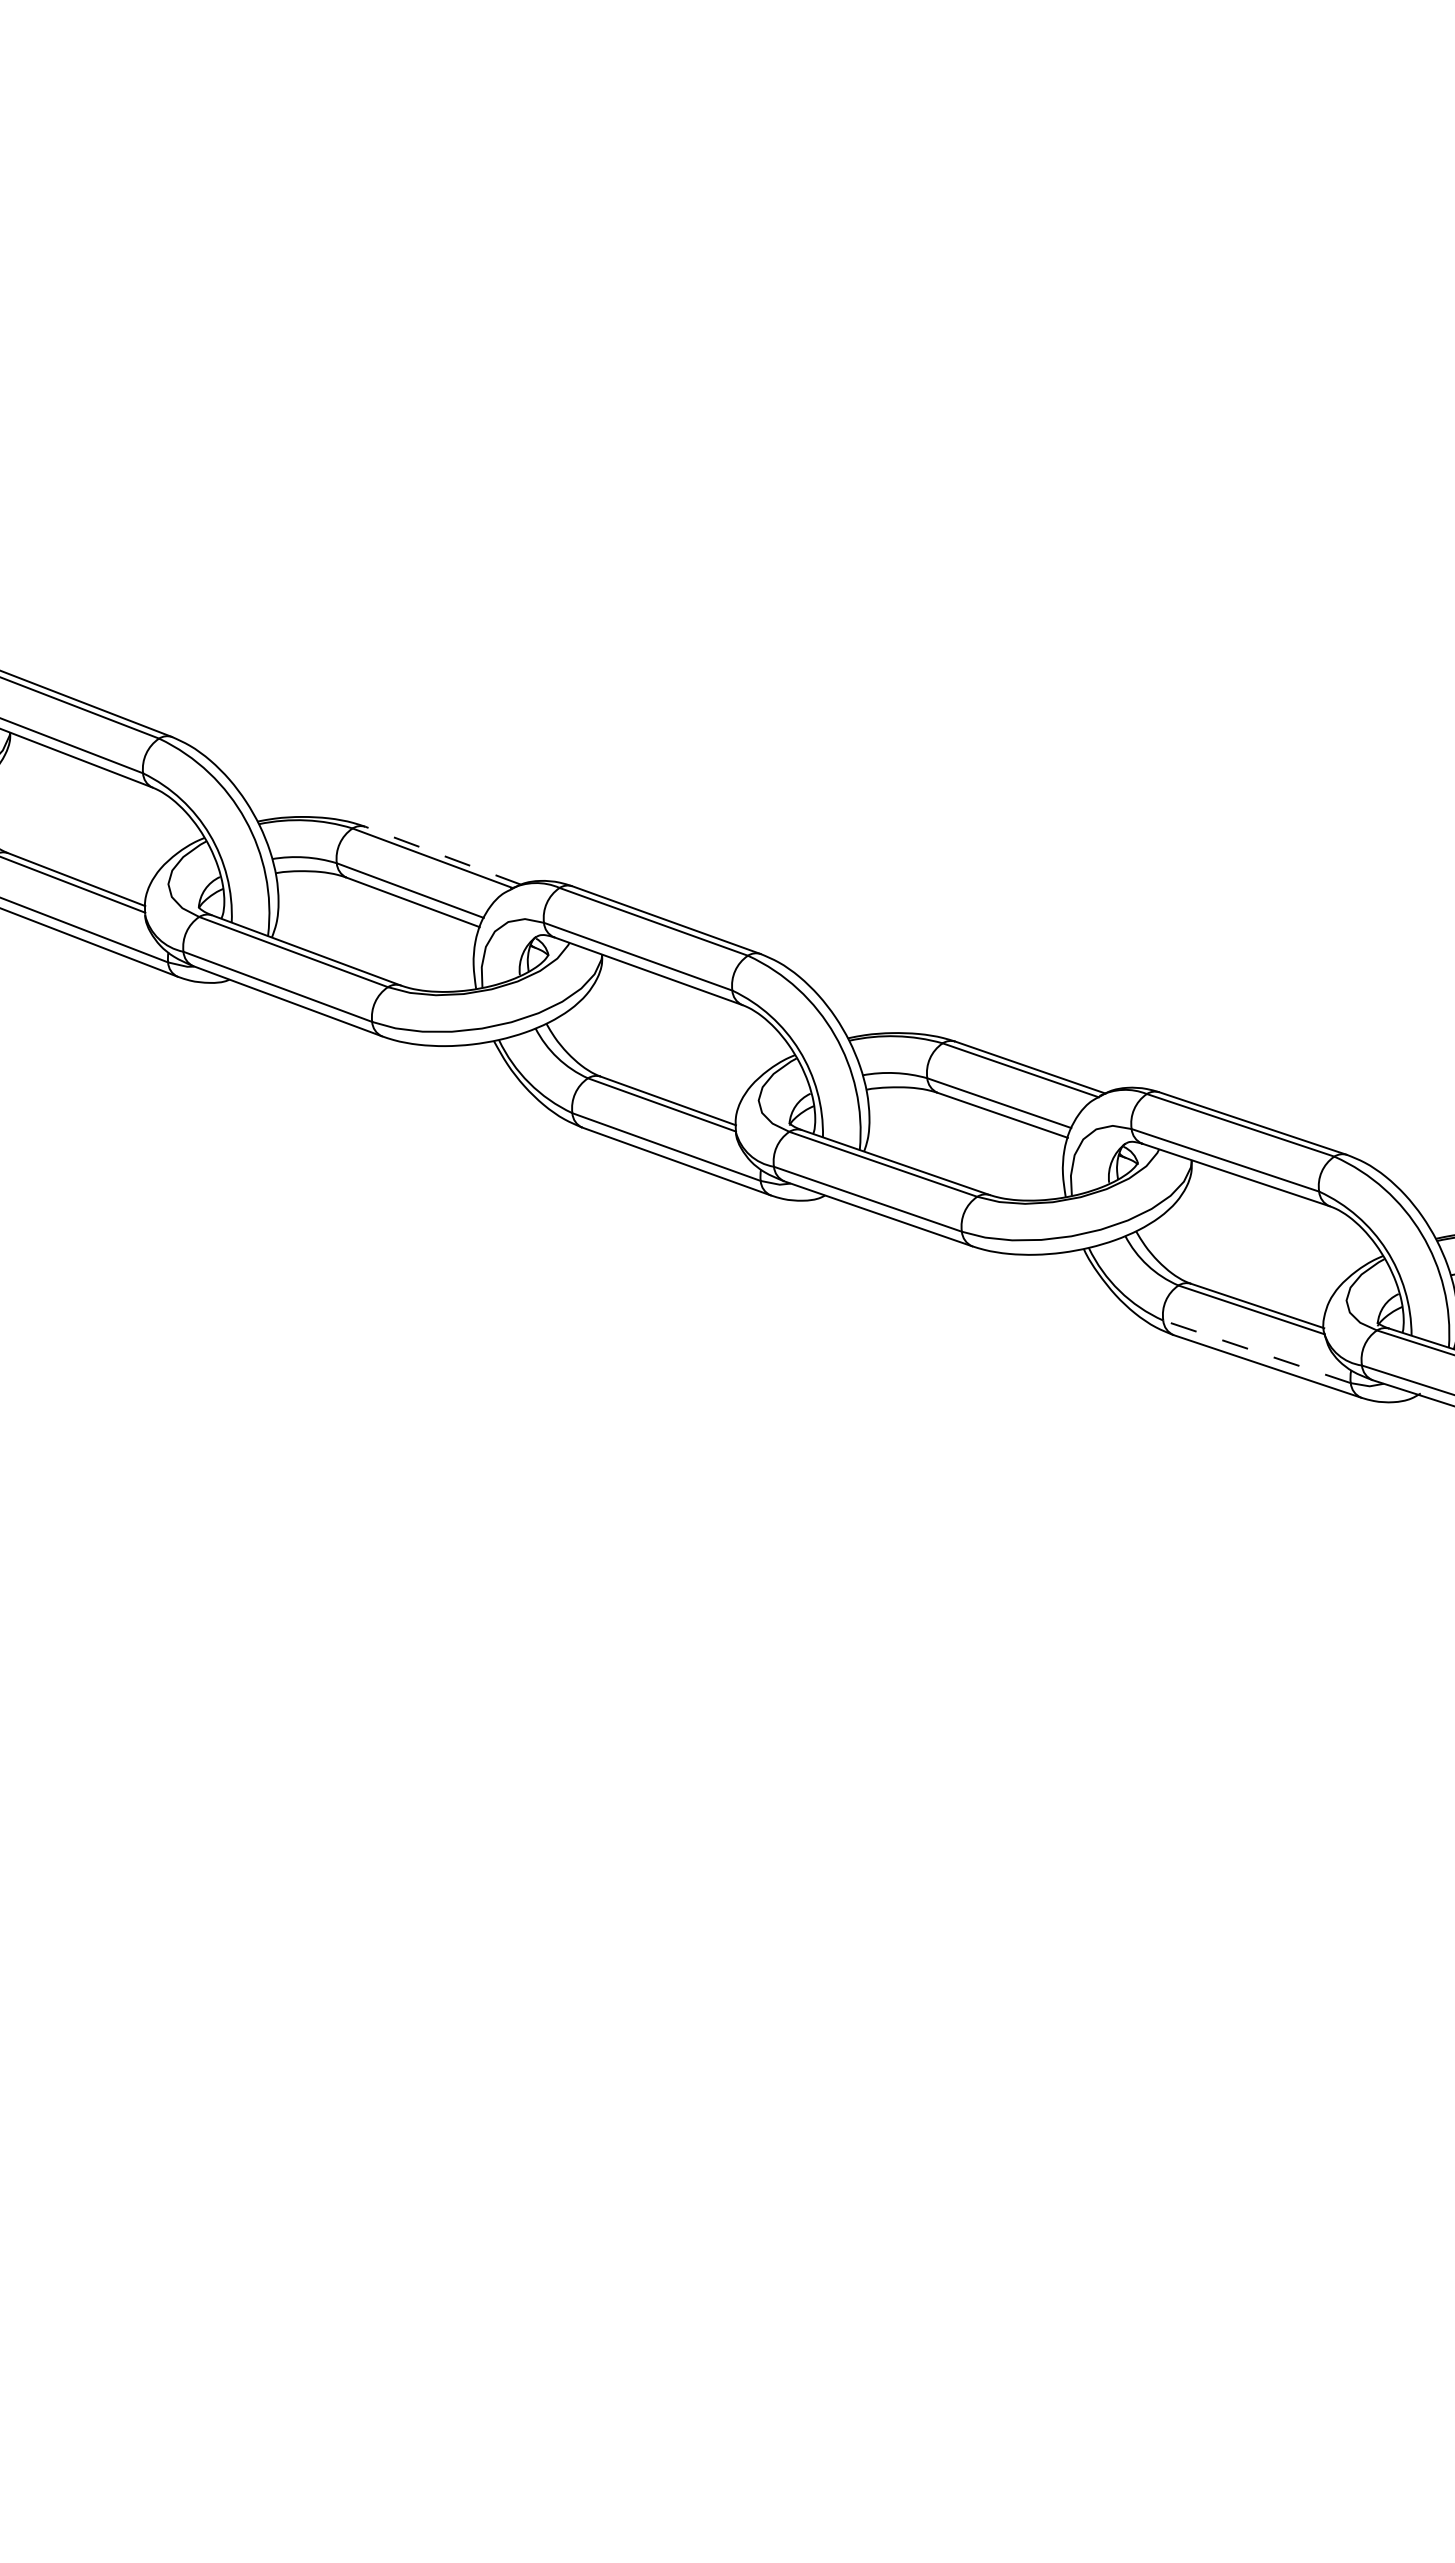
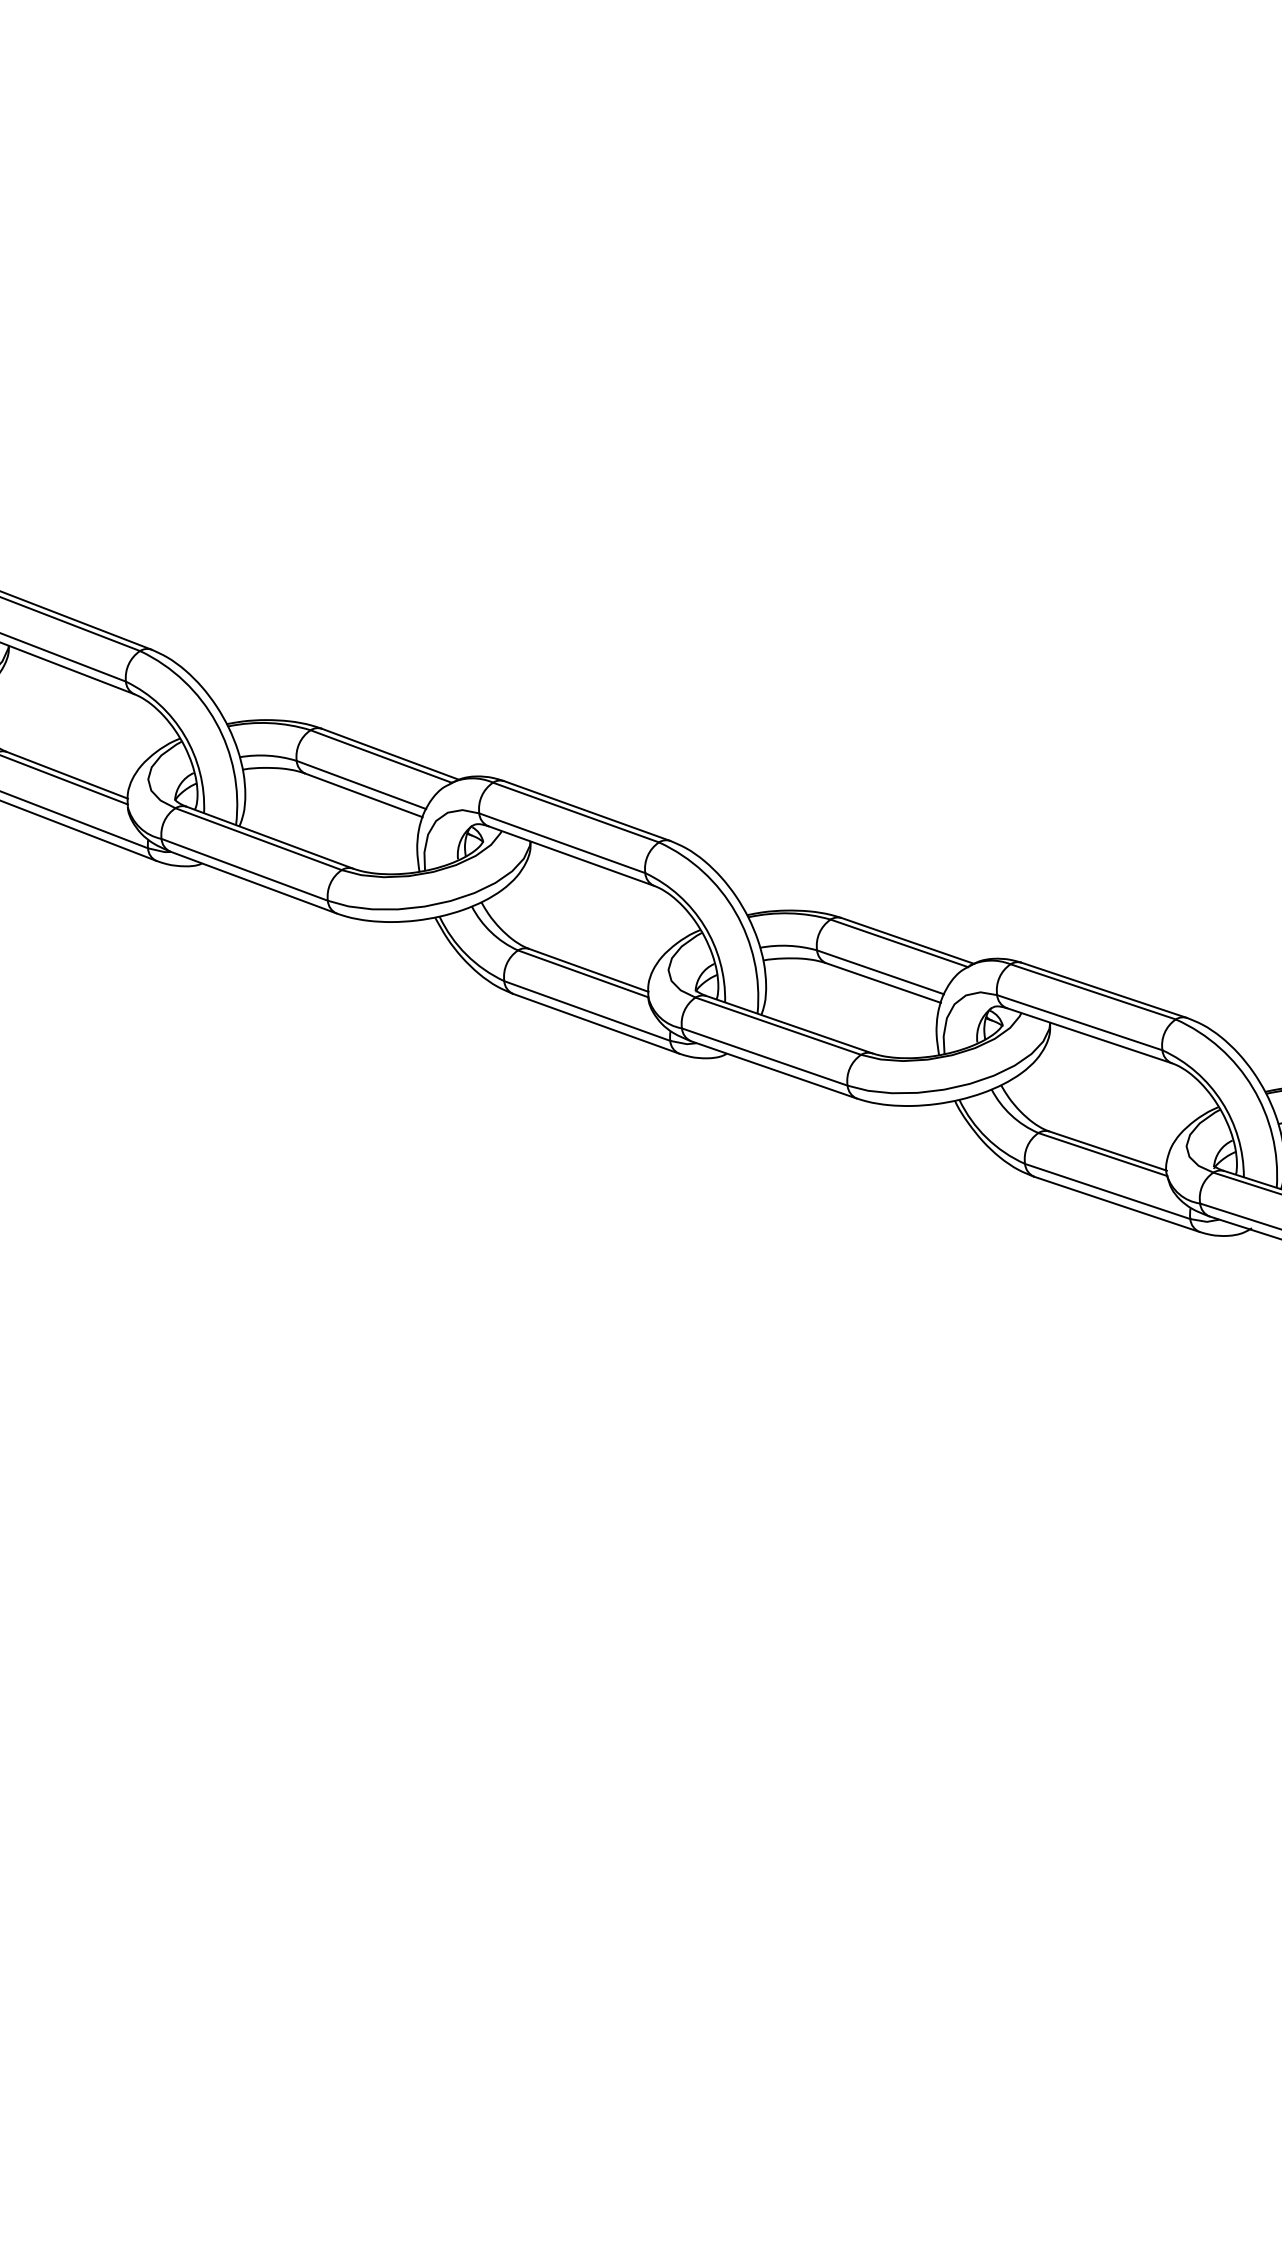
line: (443, 855) -> (390, 754), dashed -> solid
line: (1257, 1351) -> (1108, 1191), dashed -> solid

